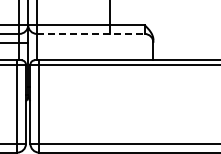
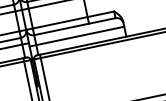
line: (90, 33) -> (74, 26), dashed -> solid
line: (90, 47) -> (76, 36), added

